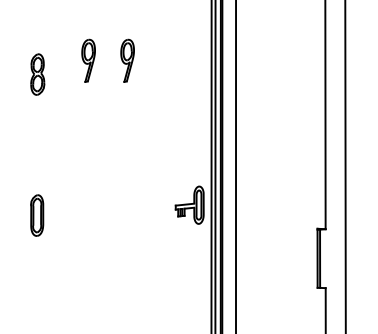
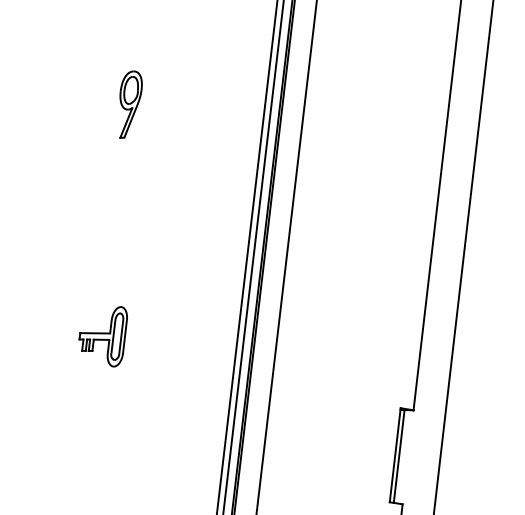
part: (88, 60) -> (67, 97), removed
part: (189, 204) -> (102, 333), moved

